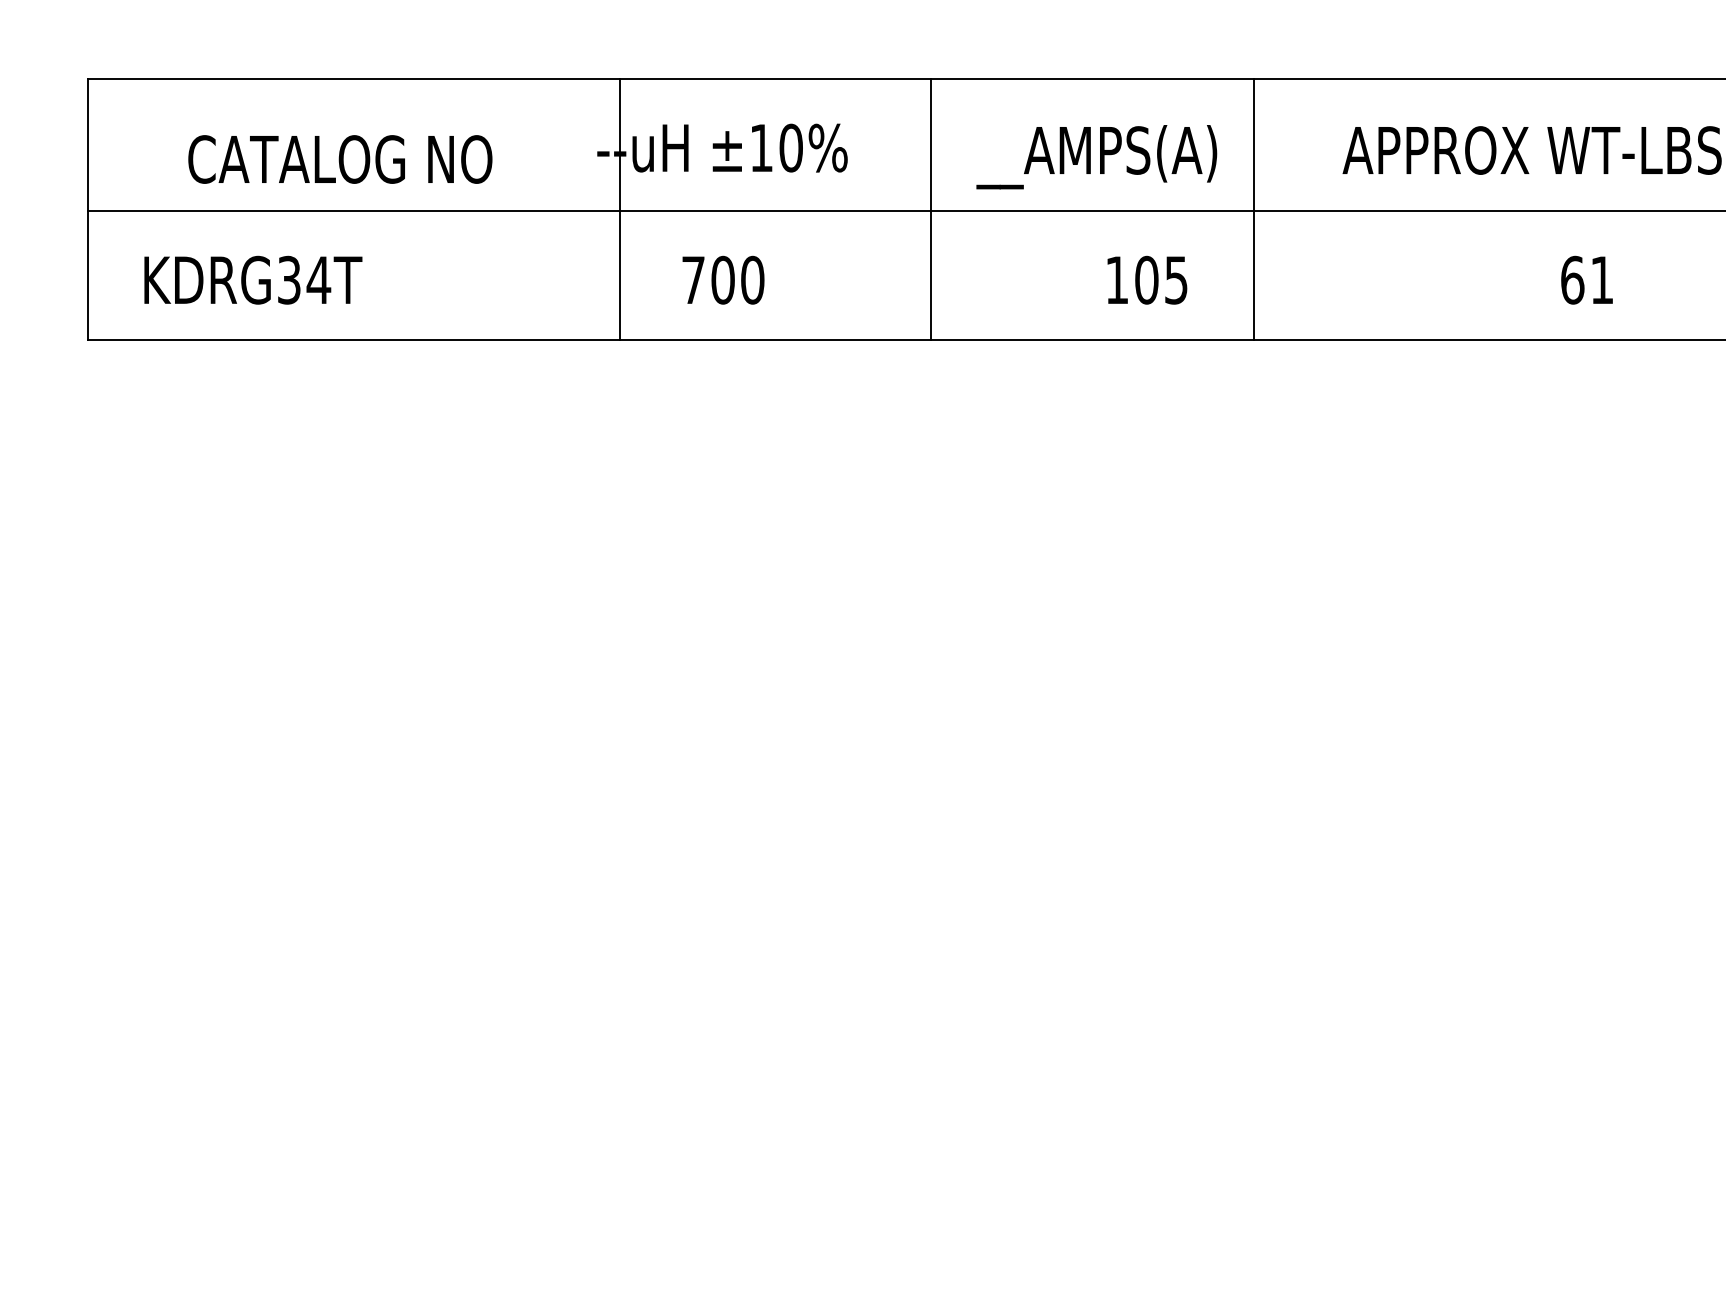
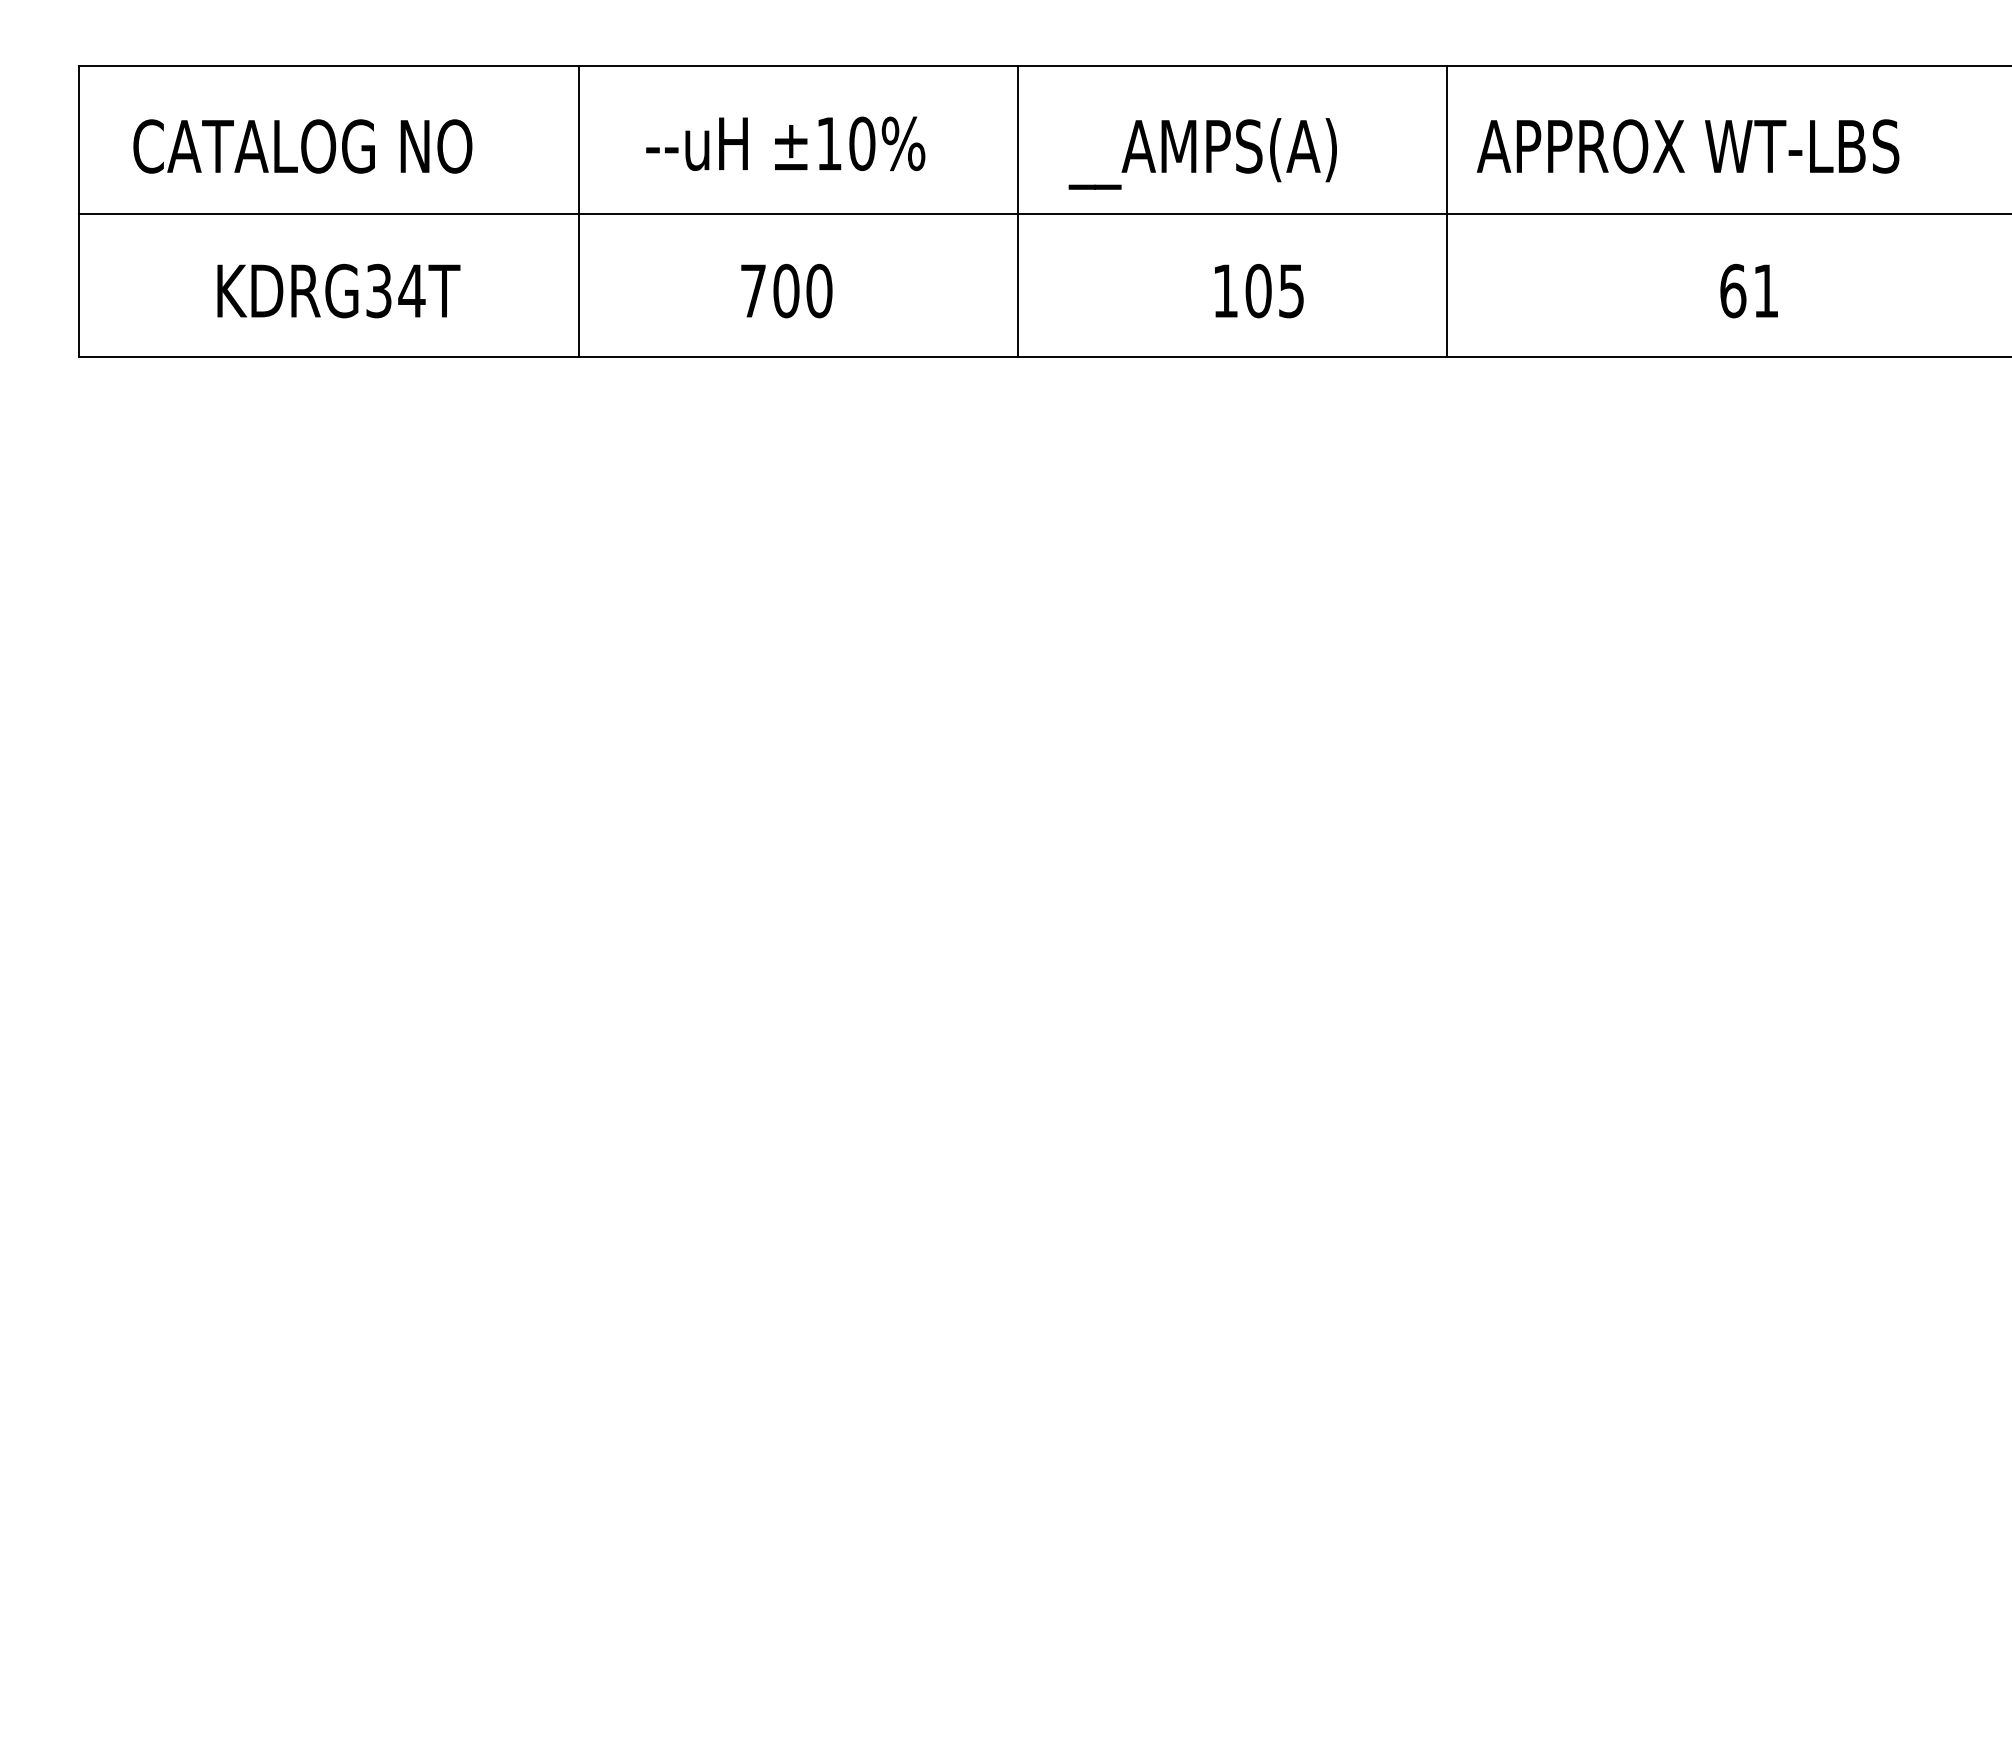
text: (340, 159) -> (302, 146), moved
line: (619, 208) -> (578, 211), moved
line: (1253, 208) -> (1446, 211), moved
text: (252, 279) -> (338, 290), moved

